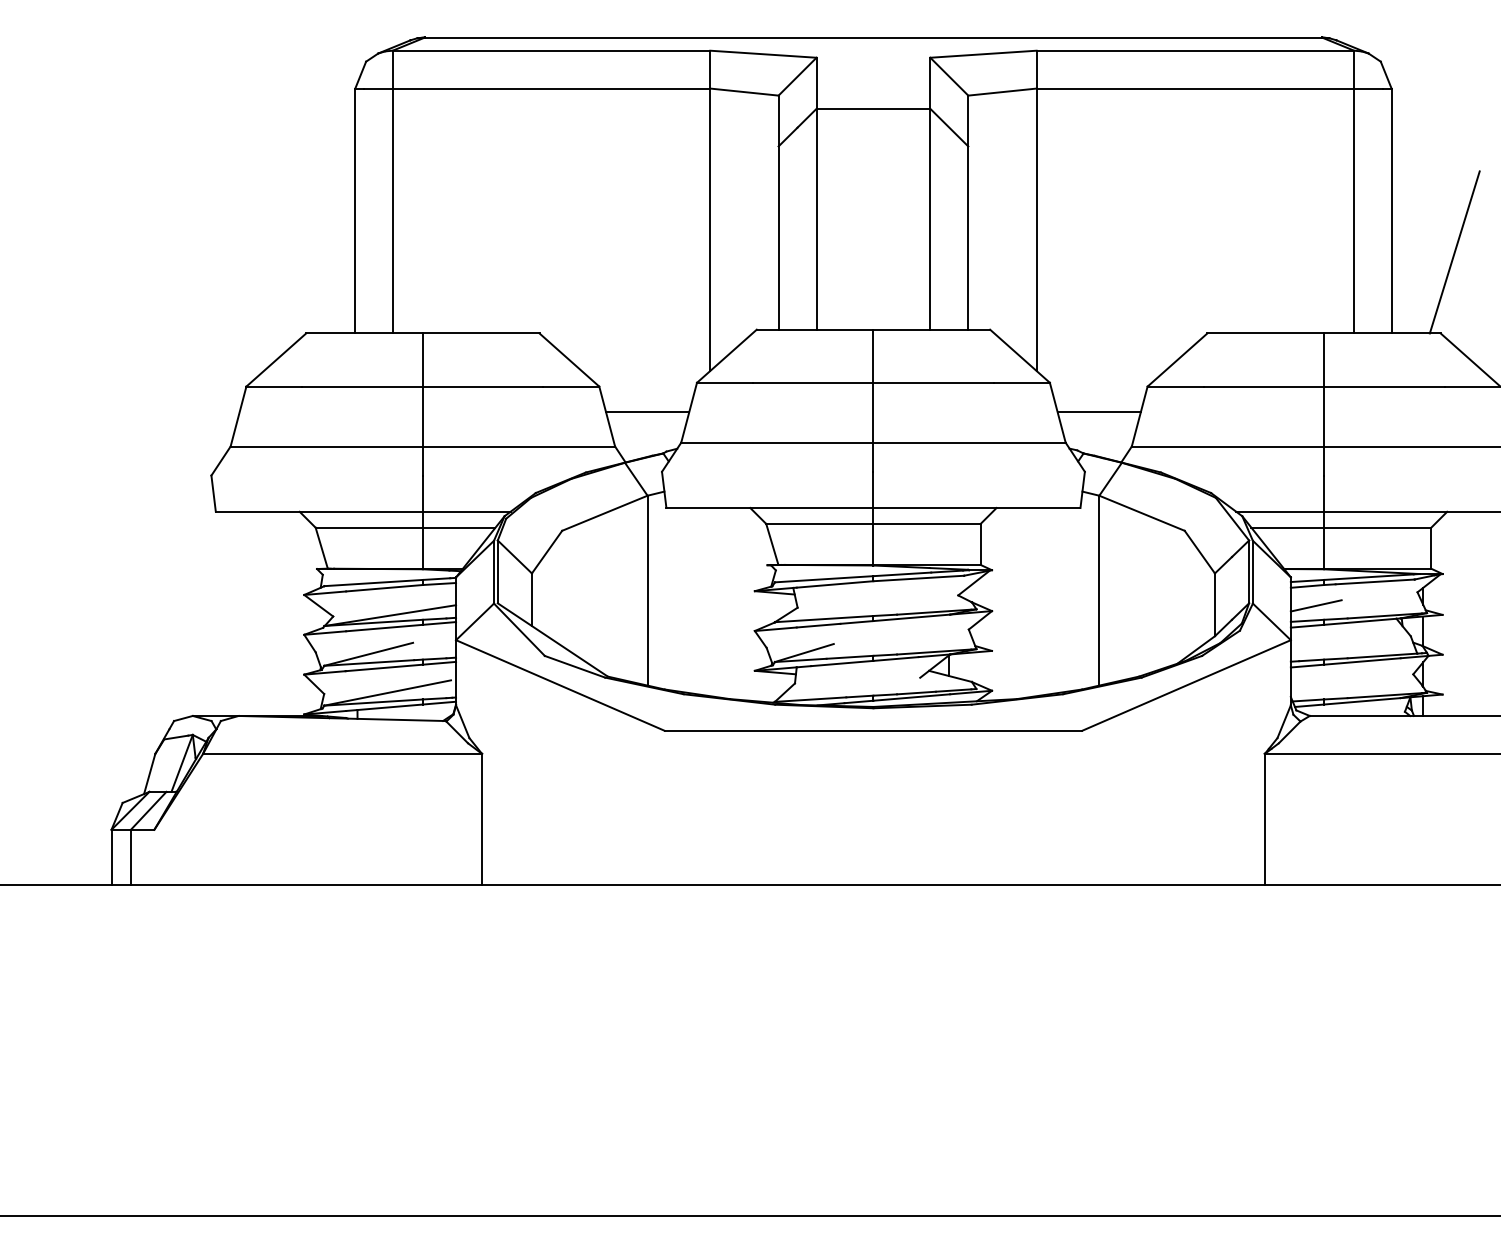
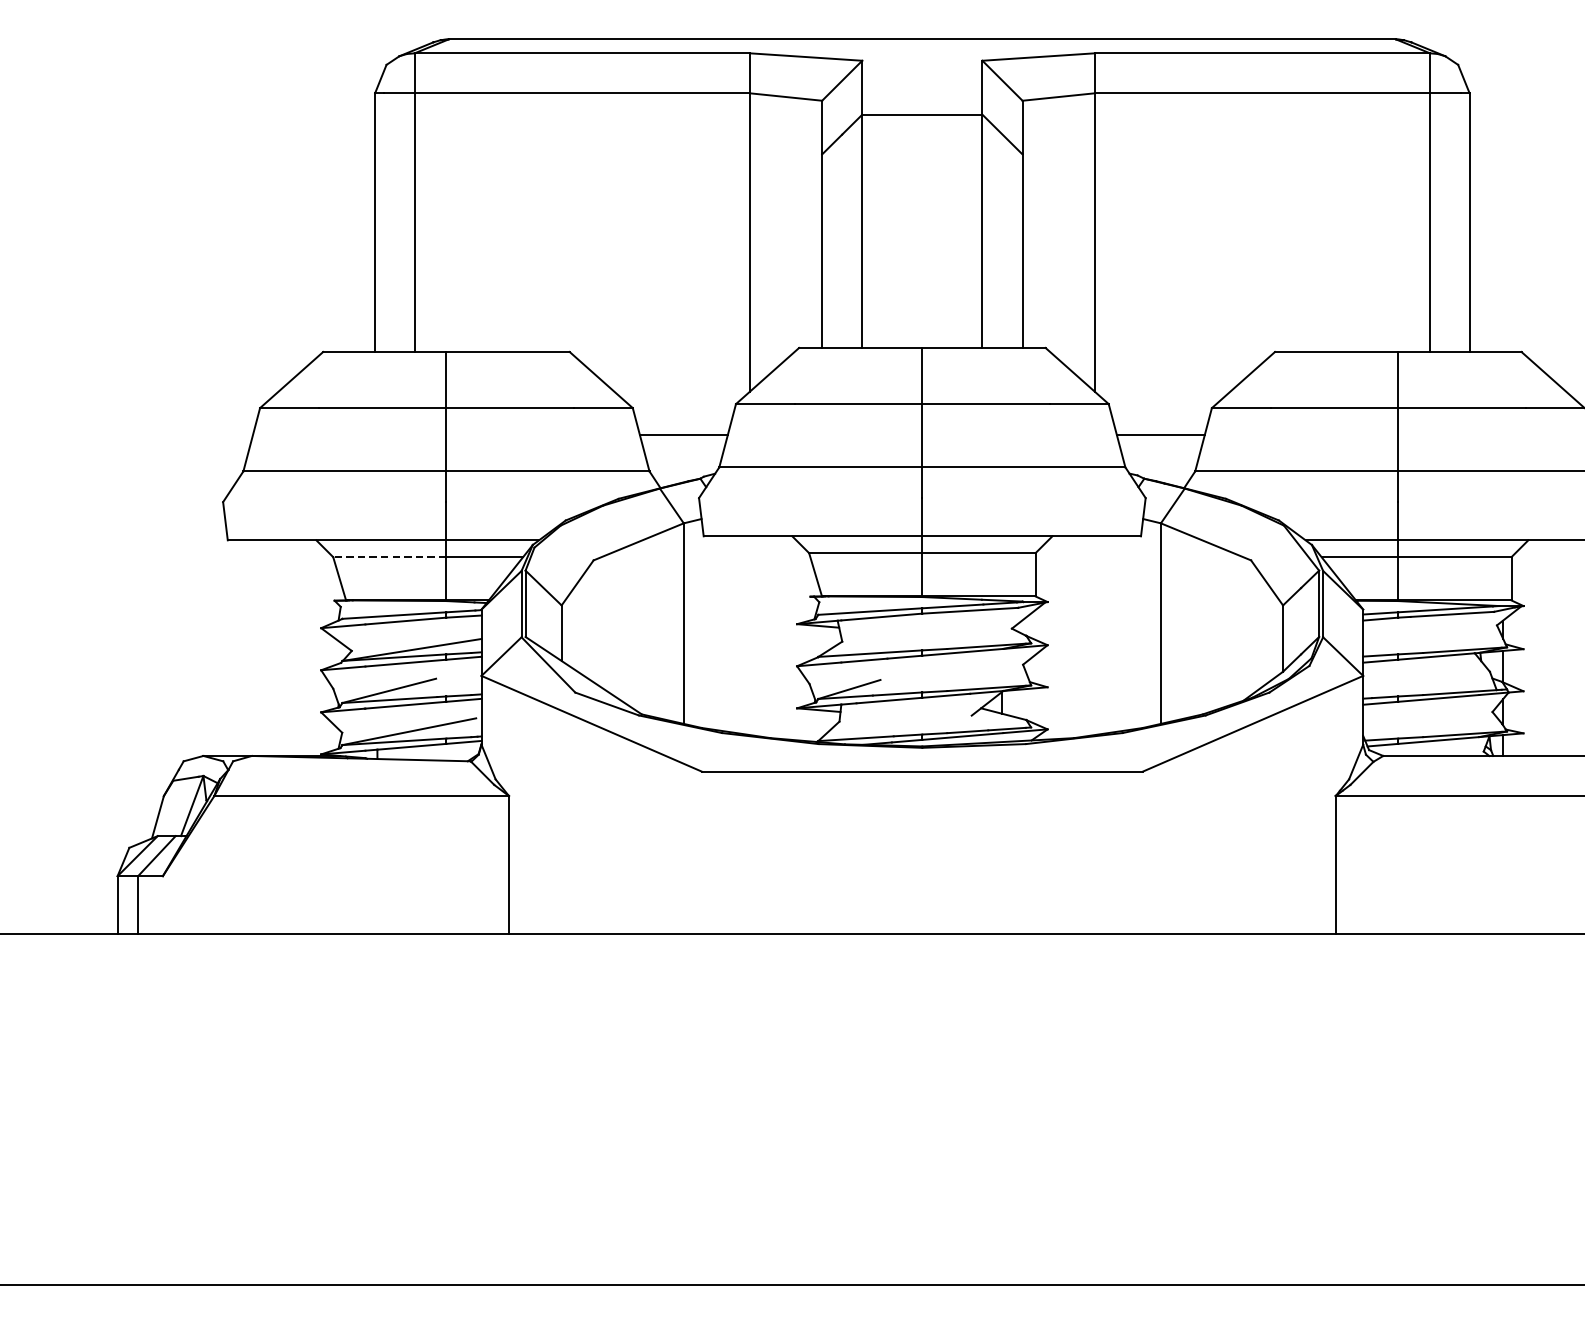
line: (1454, 252) -> (1536, 266), removed
line: (369, 527) -> (390, 556), solid -> dashed
line: (1315, 605) -> (1389, 639), removed

